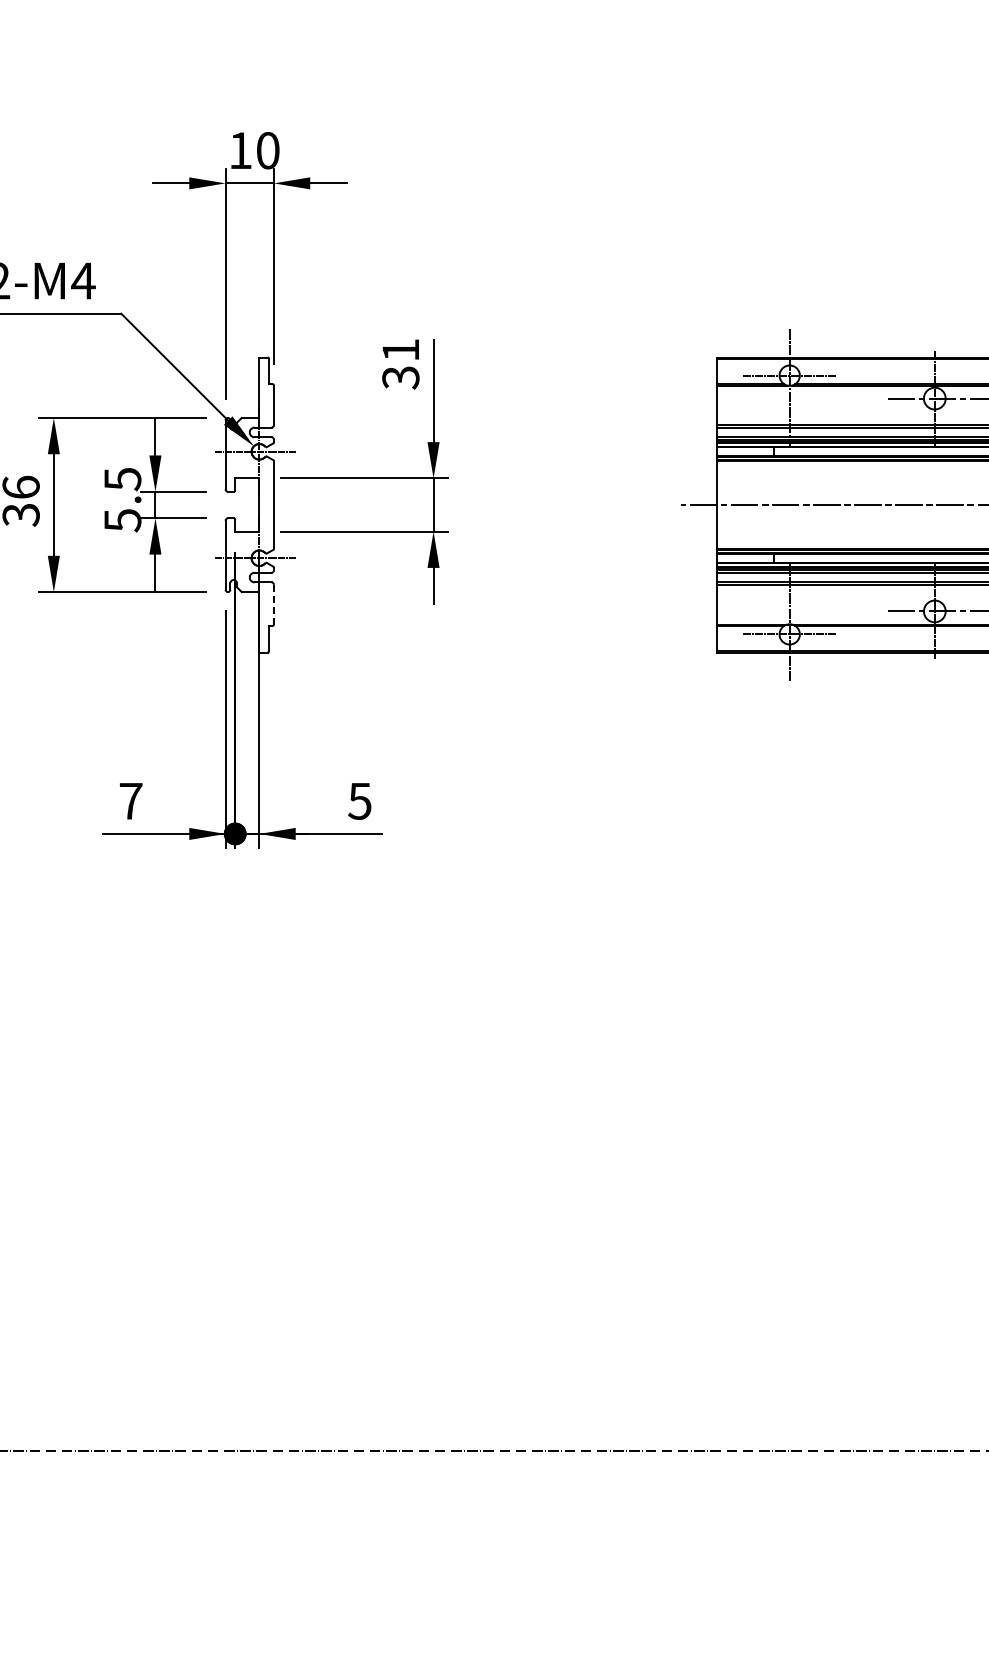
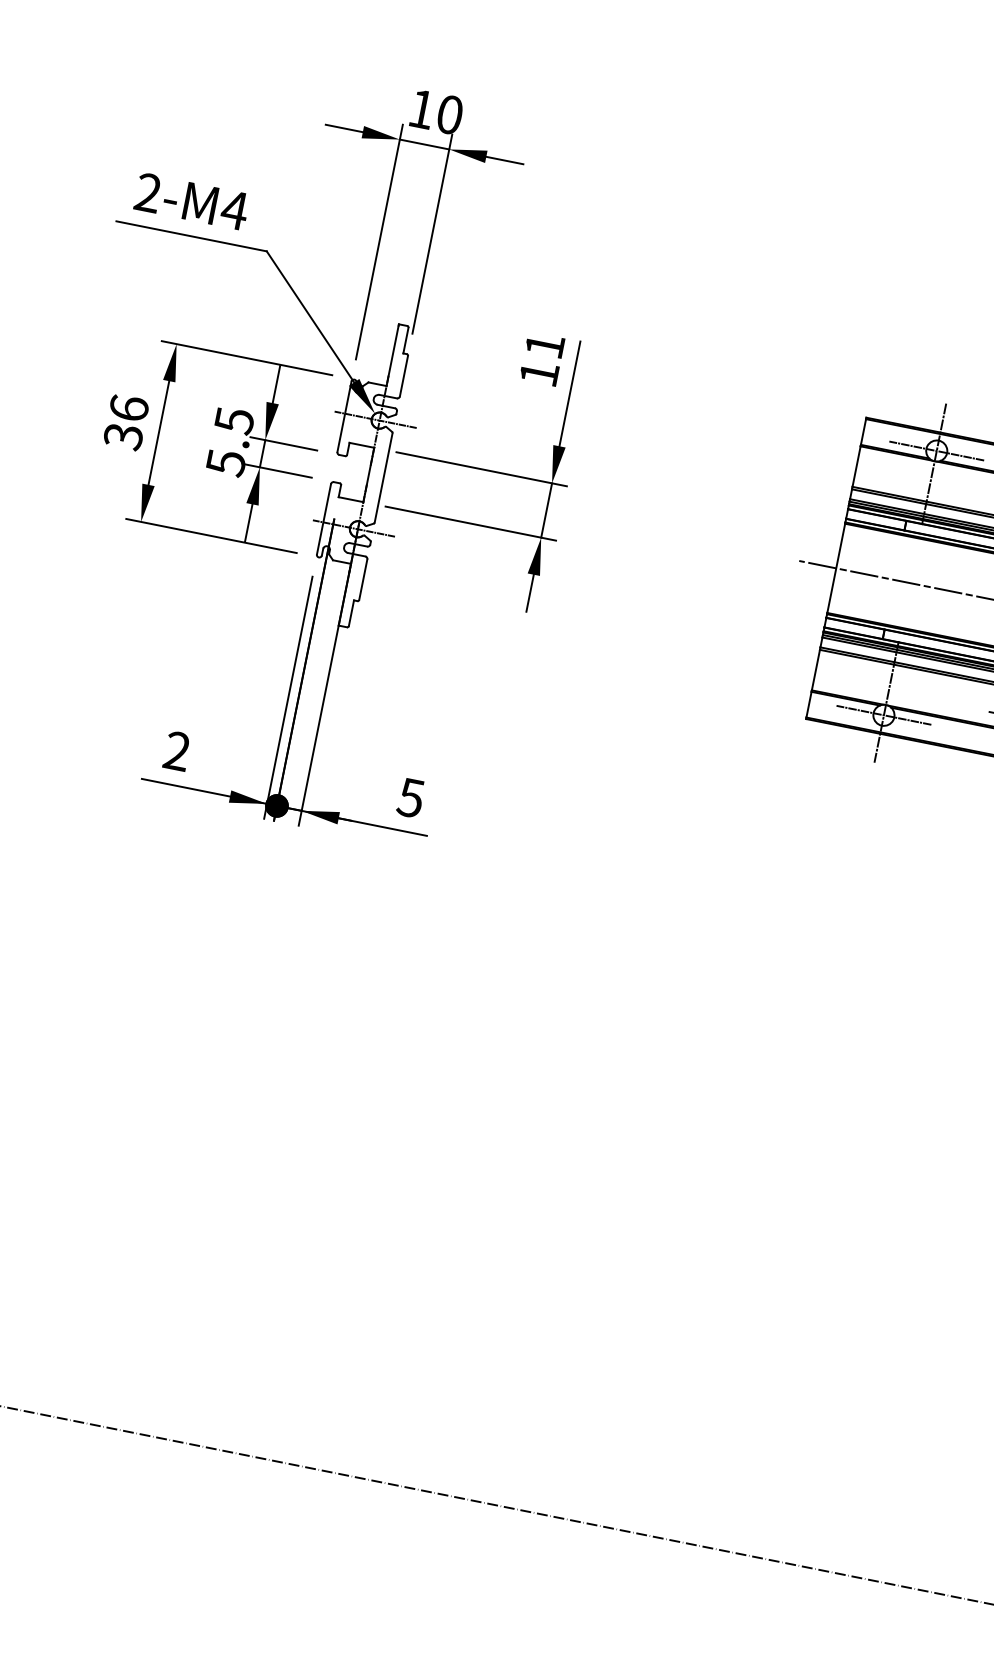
text: (400, 377) -> (538, 373), 31 -> 11
line: (273, 604) -> (362, 579), dashed -> solid
text: (130, 800) -> (176, 750), 7 -> 2

